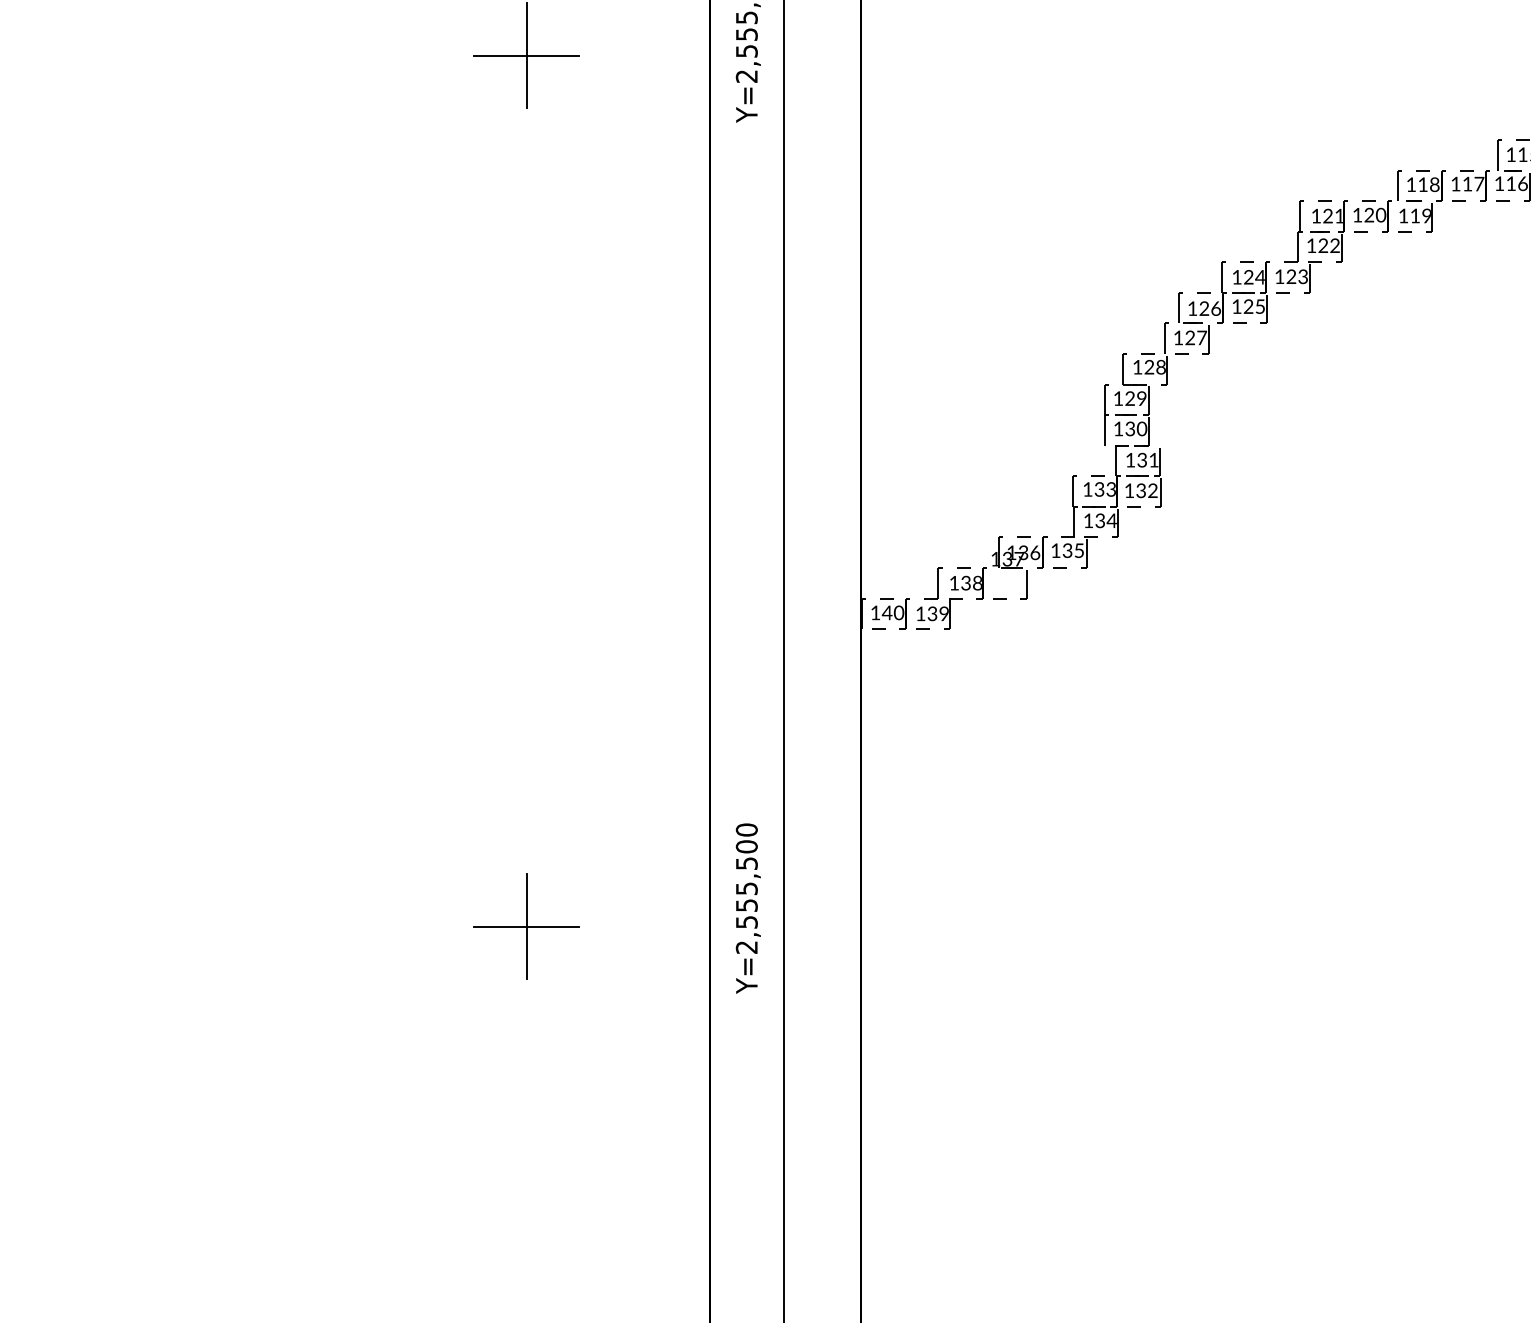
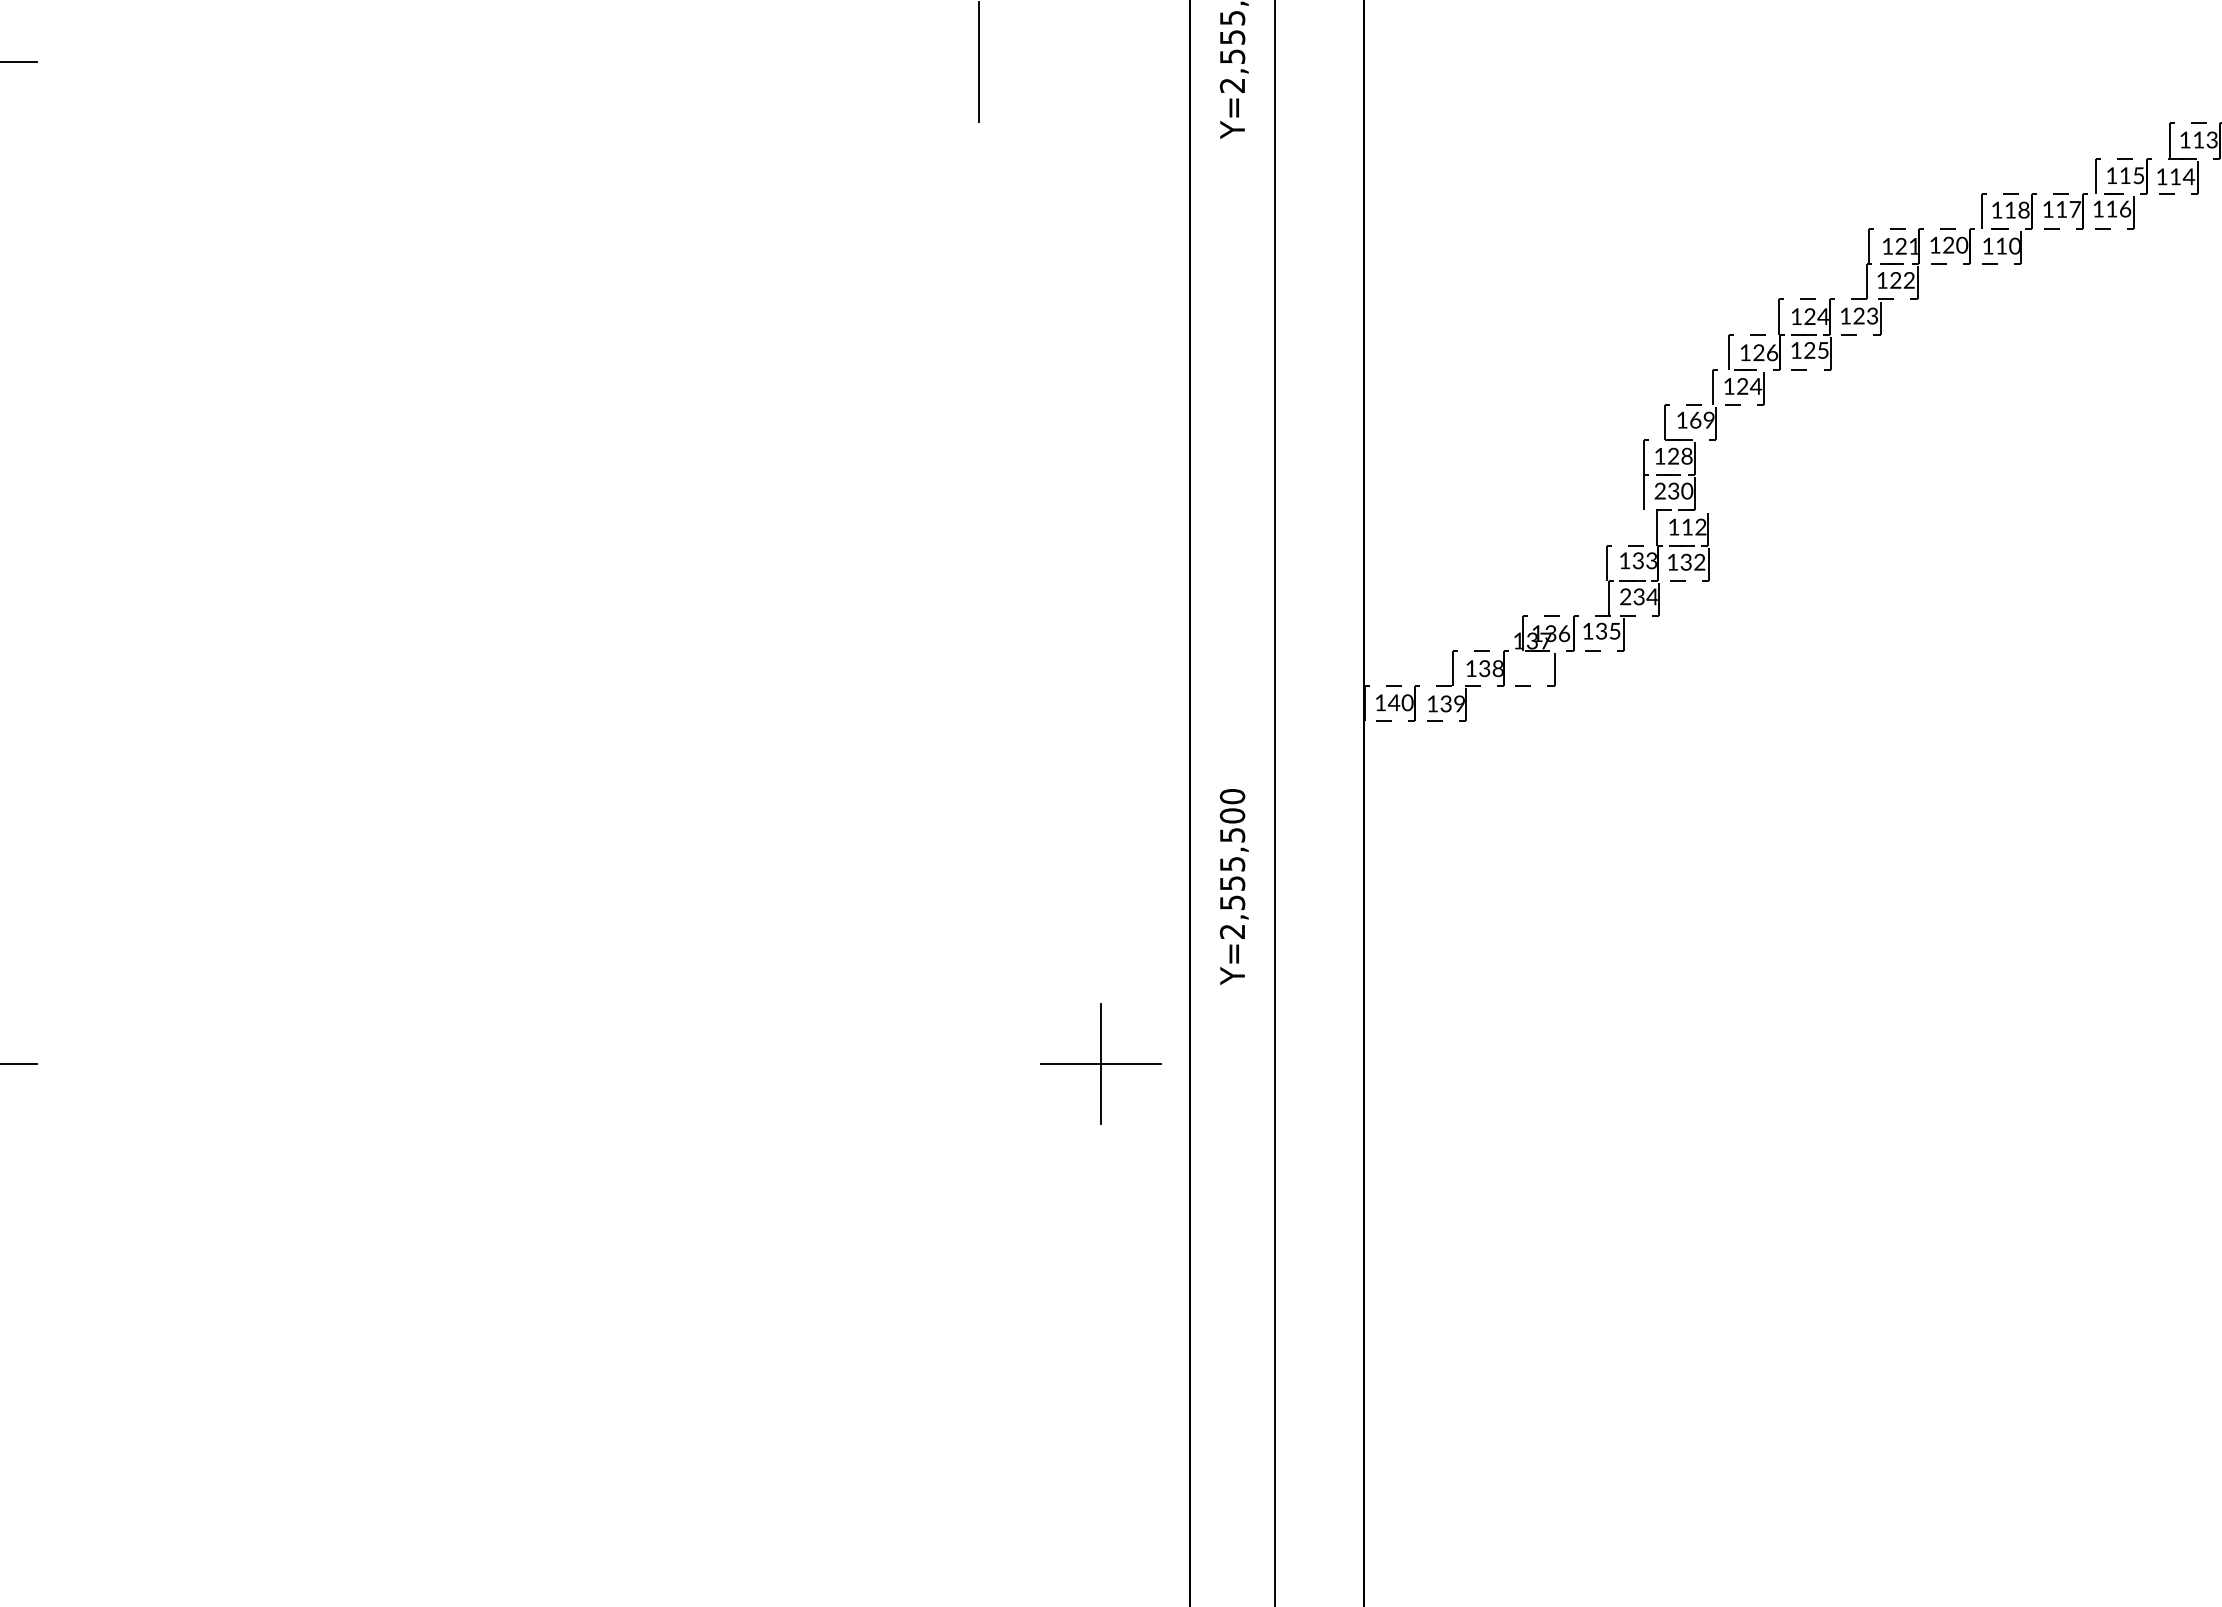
line: (526, 55) -> (978, 61), removed
text: (1426, 217) -> (2014, 247), 119 -> 110
text: (1201, 337) -> (1755, 386), 127 -> 124
text: (1155, 366) -> (1702, 419), 128 -> 169
text: (1141, 398) -> (1686, 456), 129 -> 128
text: (1117, 428) -> (1659, 490), 130 -> 230
text: (1148, 459) -> (1694, 526), 131 -> 112
text: (1088, 520) -> (1625, 596), 134 -> 234
text: (747, 908) -> (1233, 886), moved
part: (526, 926) -> (1100, 1063), moved

